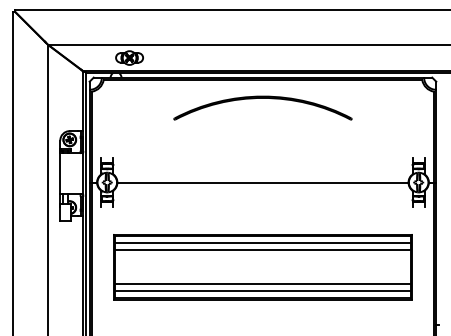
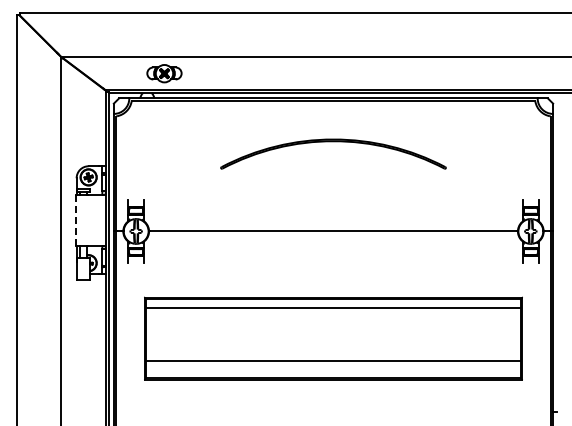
part: (262, 98) -> (333, 142), moved
line: (60, 173) -> (76, 220), solid -> dashed
line: (262, 249) -> (333, 316), removed
line: (262, 290) -> (333, 368), removed

